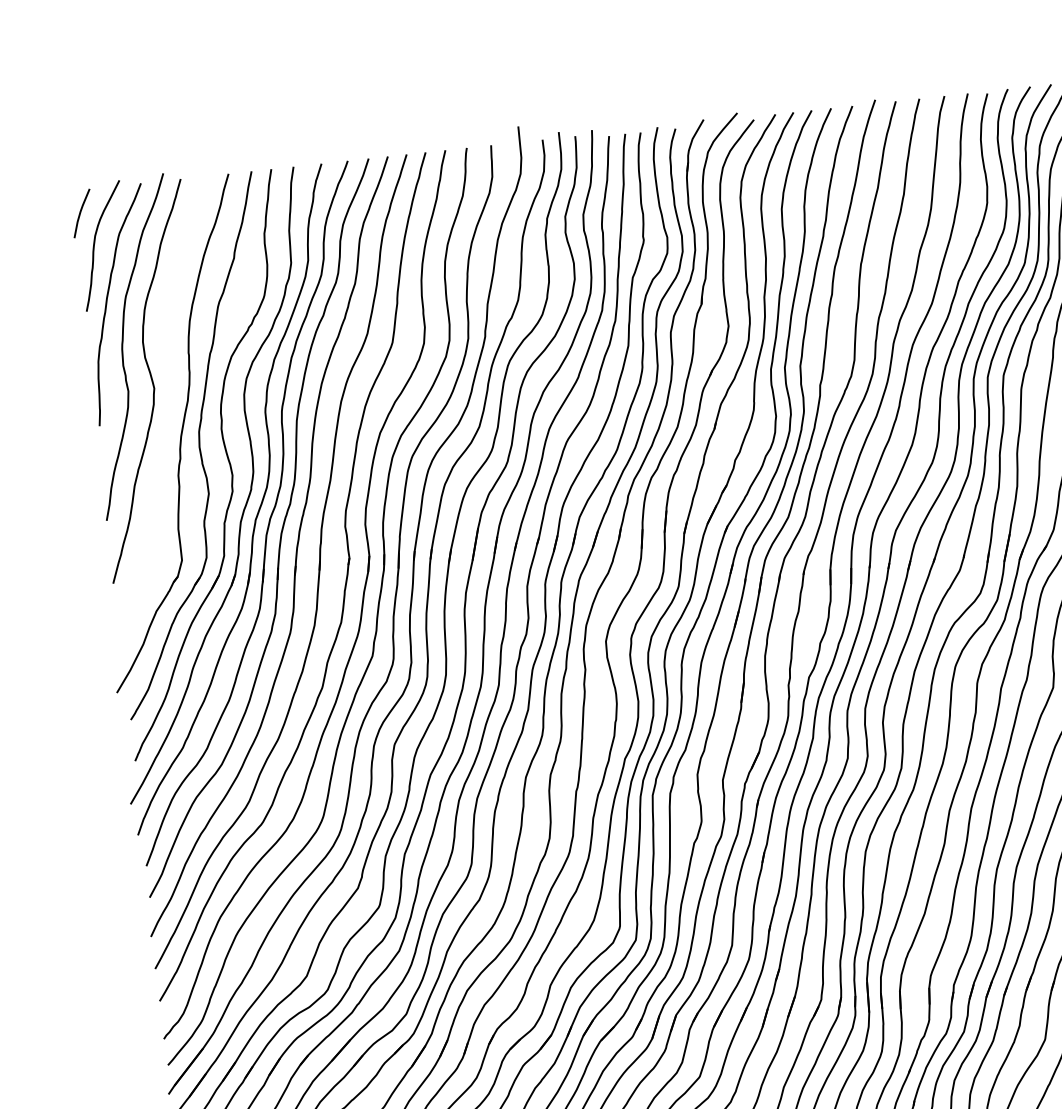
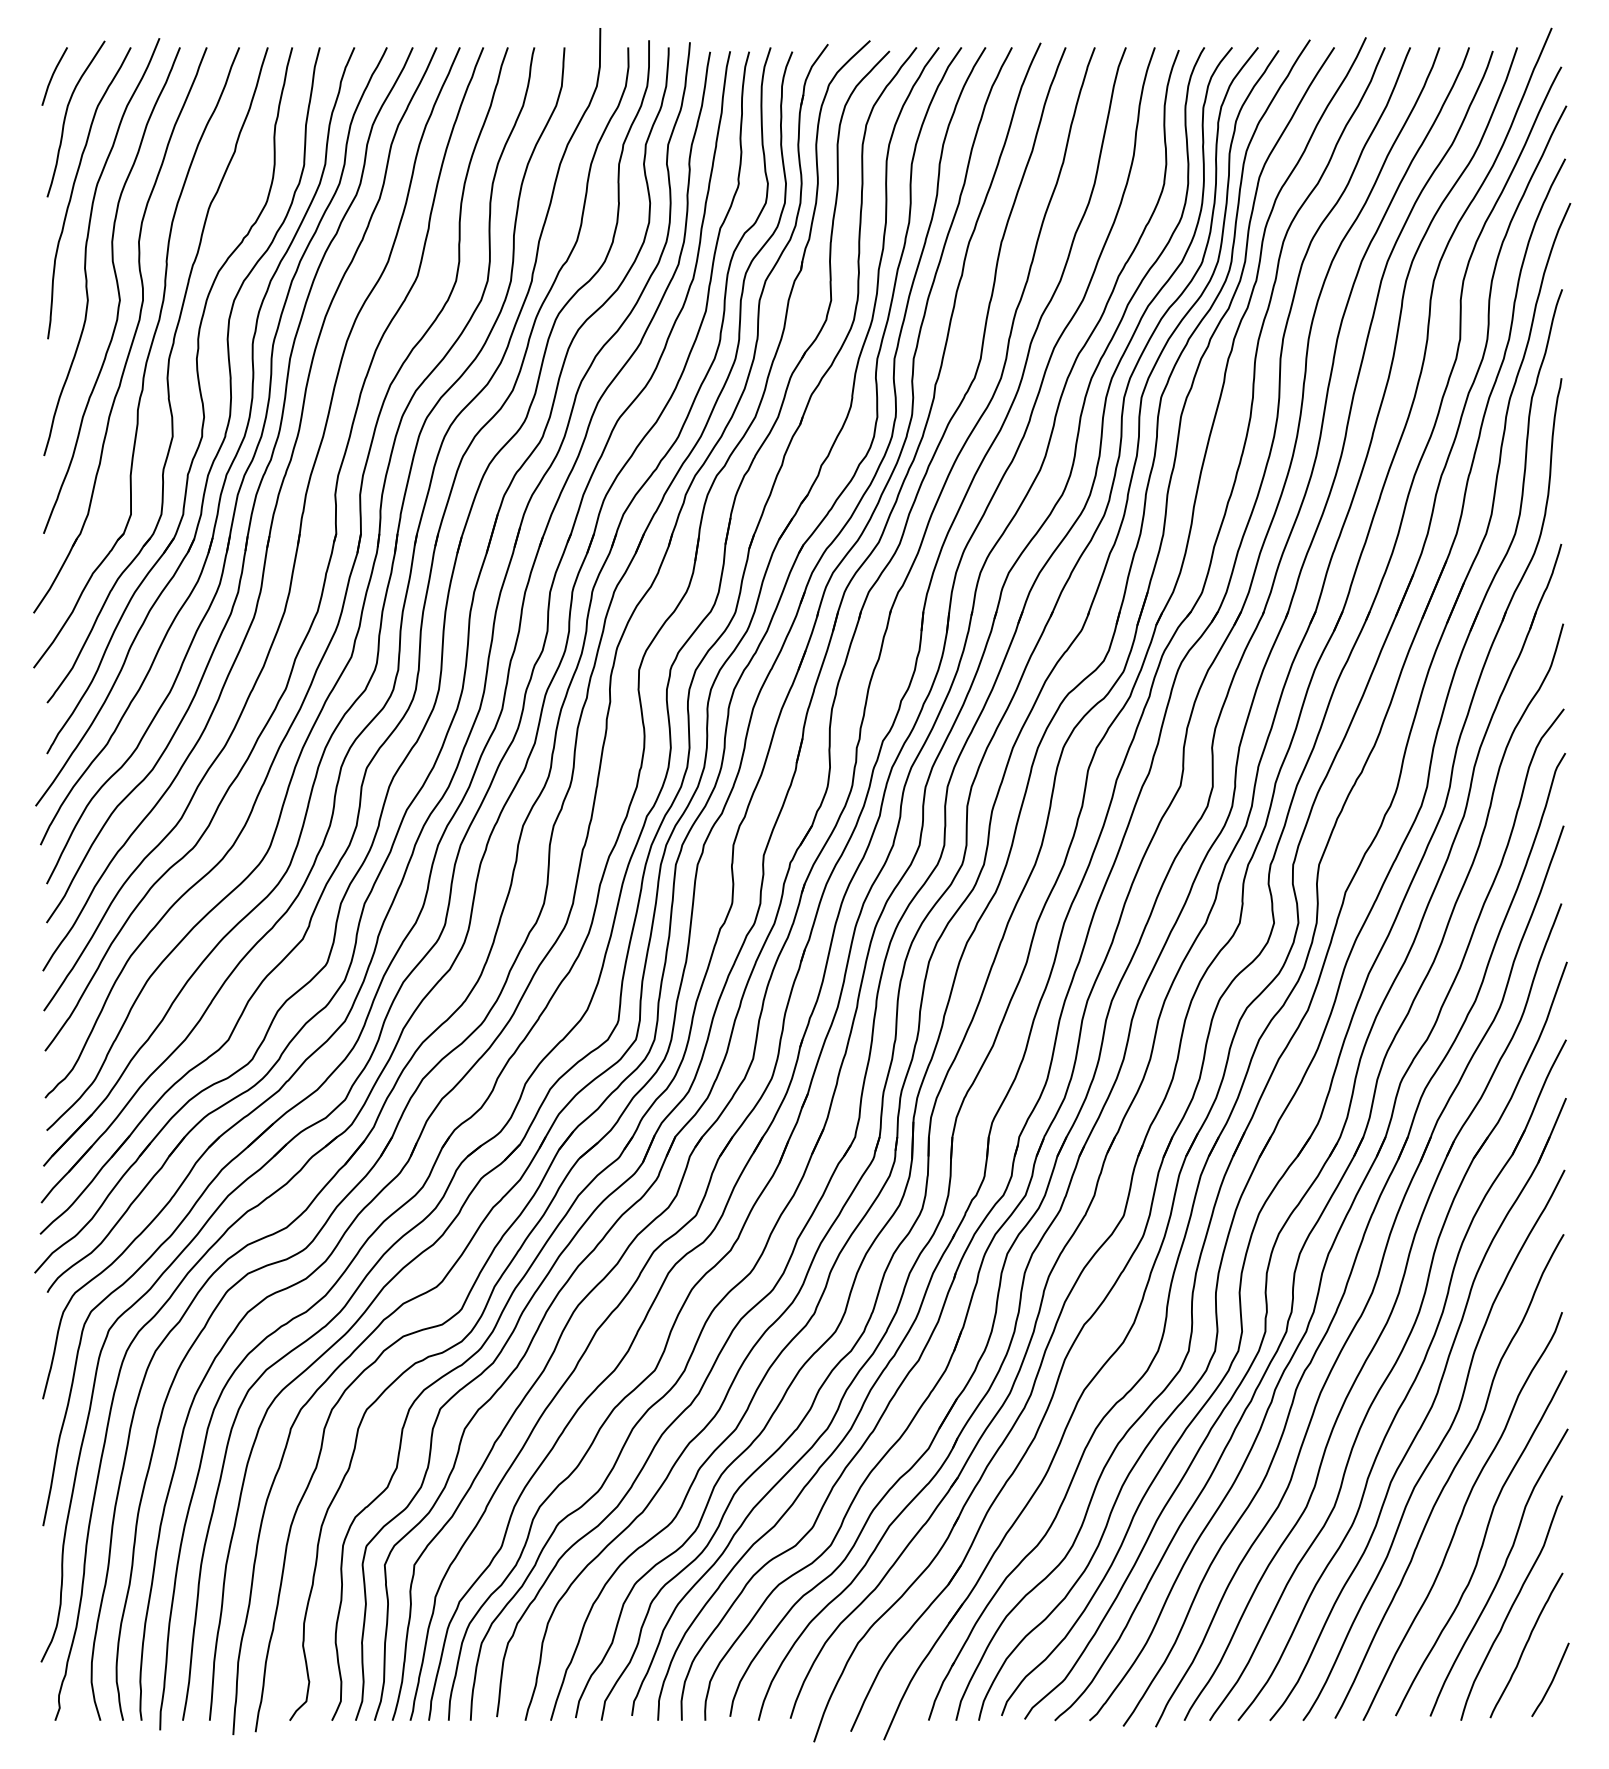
part: (168, 415) -> (133, 335), added

